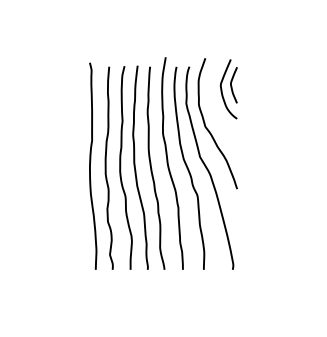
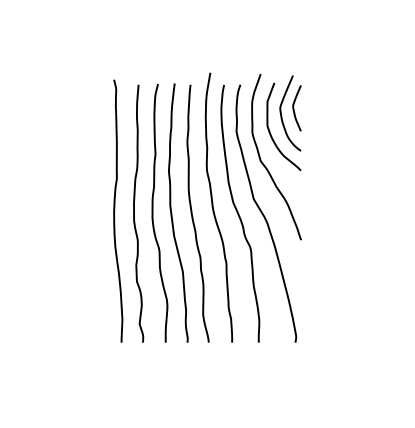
curve: (213, 103) -> (270, 131), added

